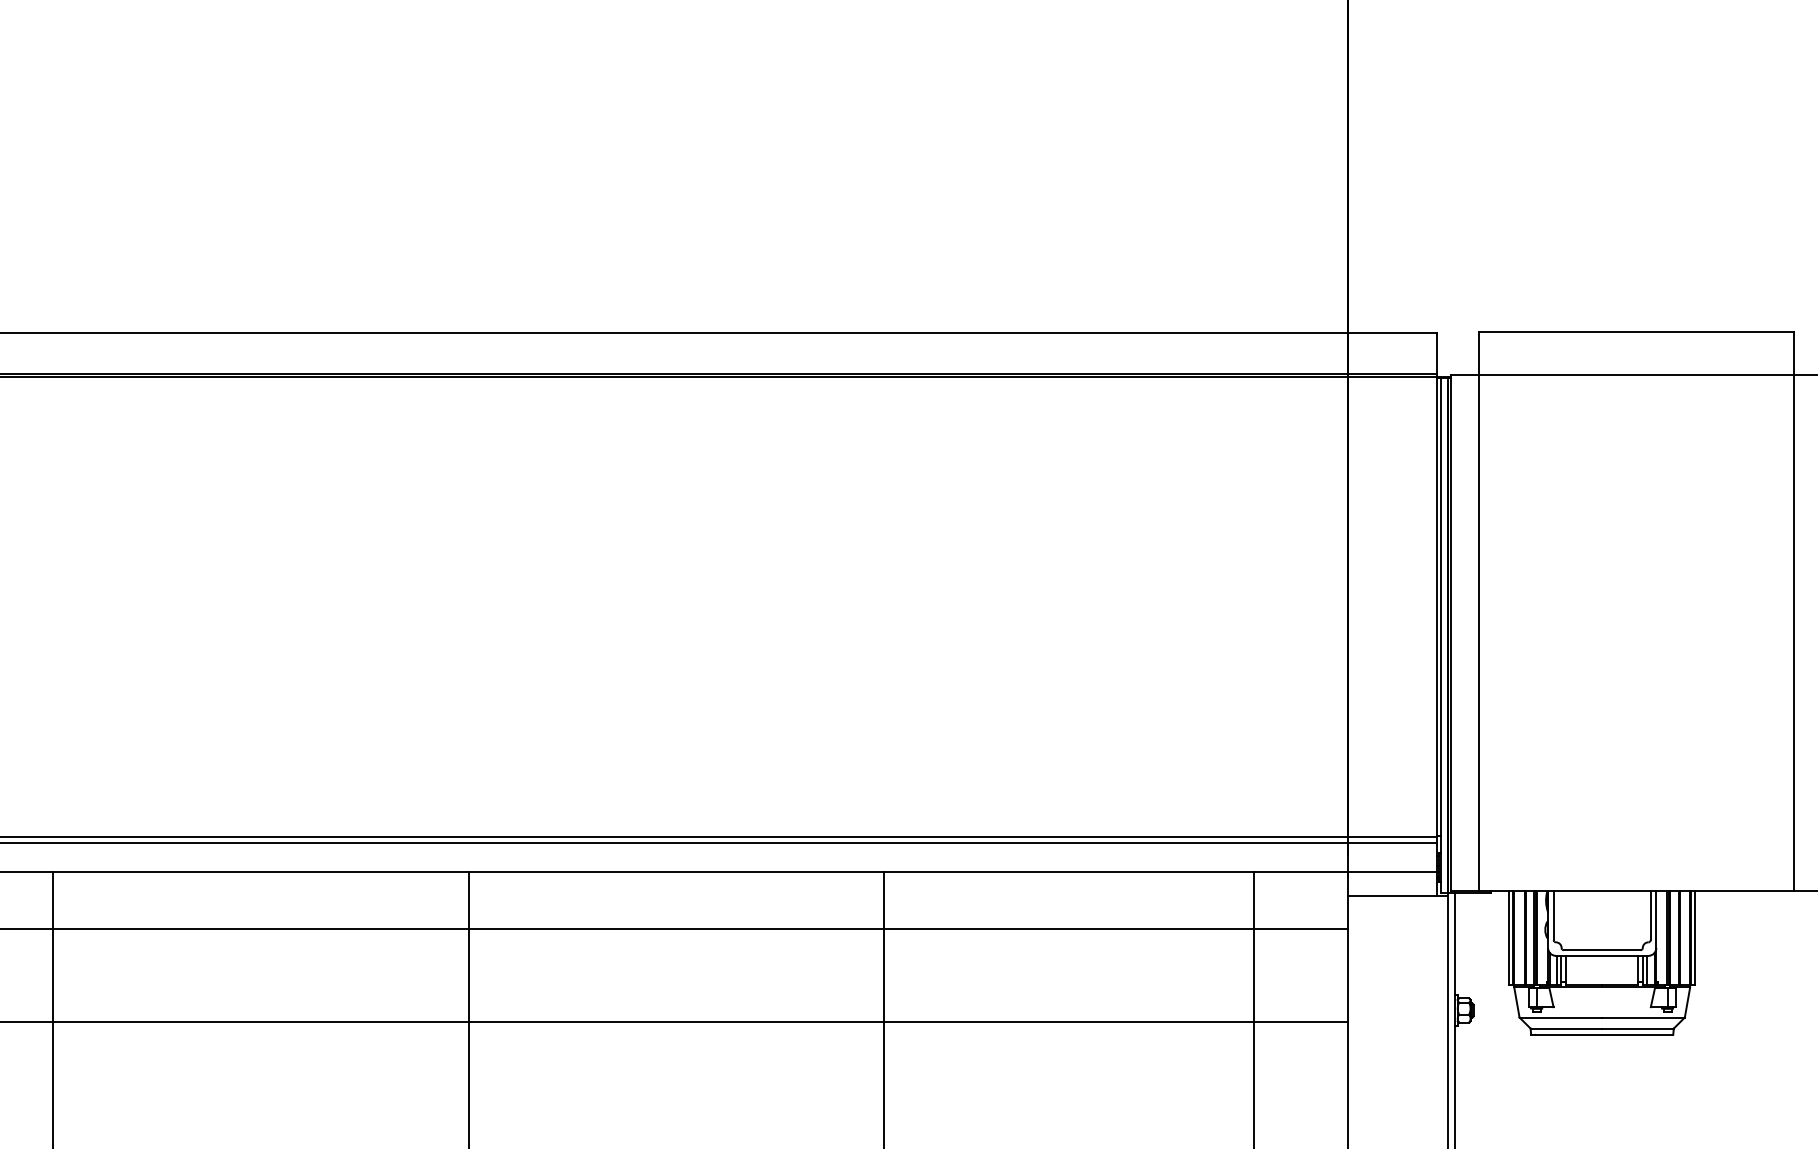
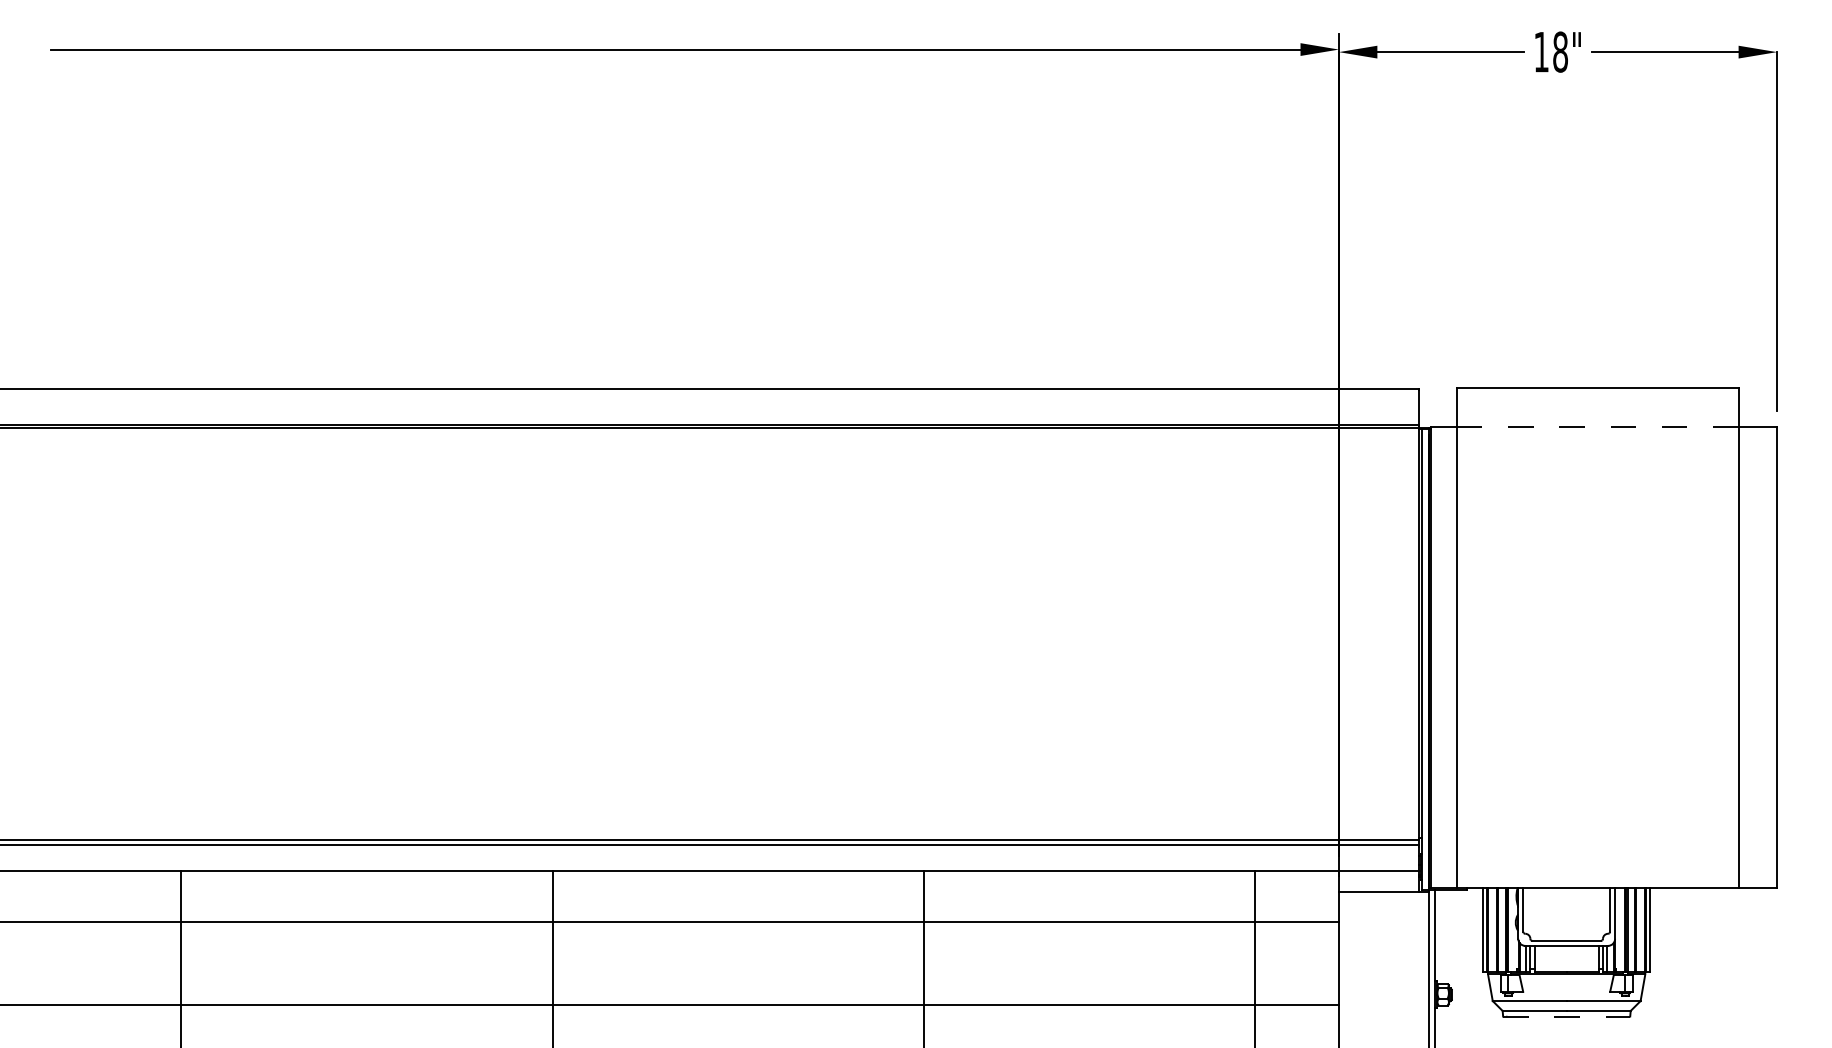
line: (1636, 375) -> (1597, 426), solid -> dashed
line: (1602, 1034) -> (1566, 1016), solid -> dashed

